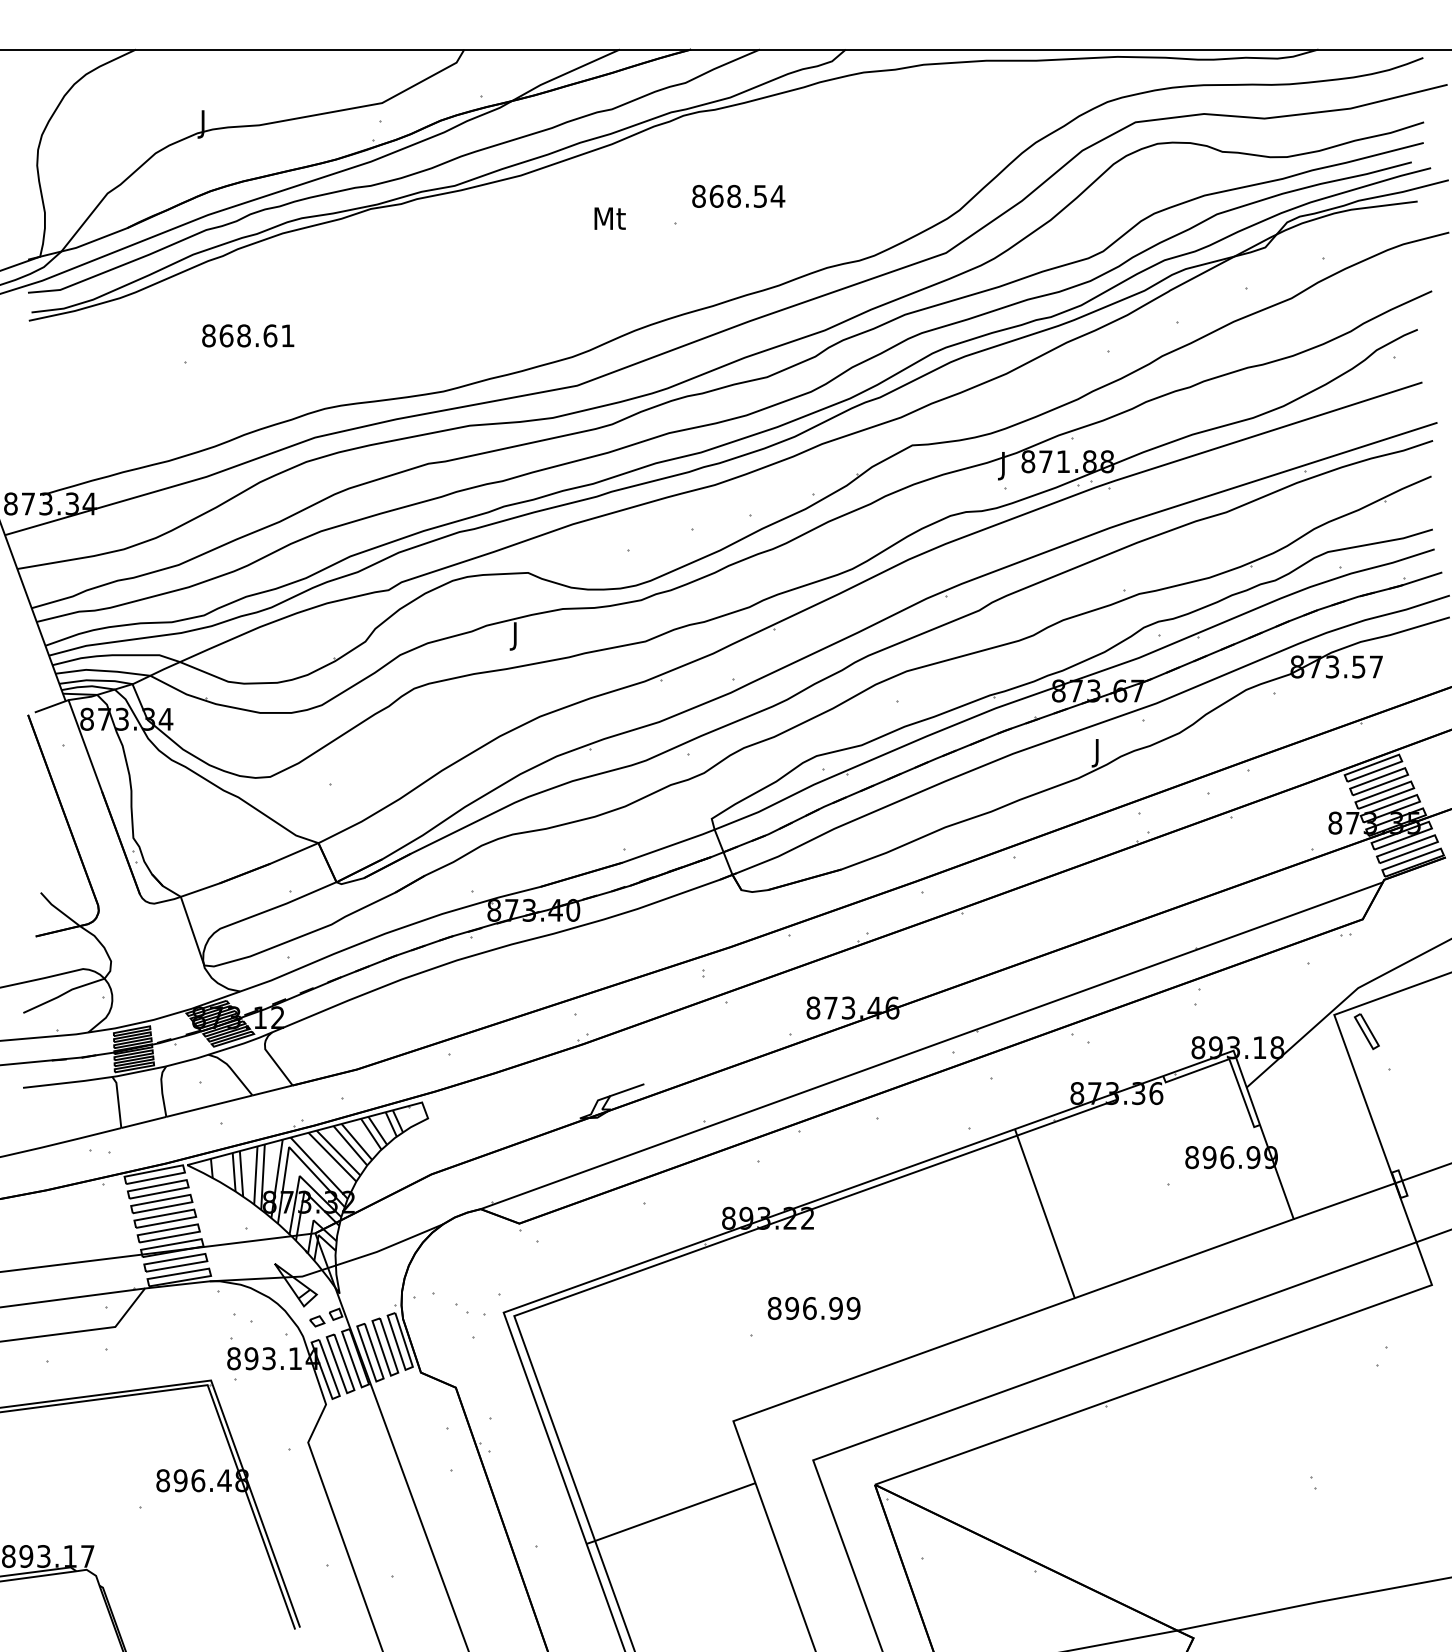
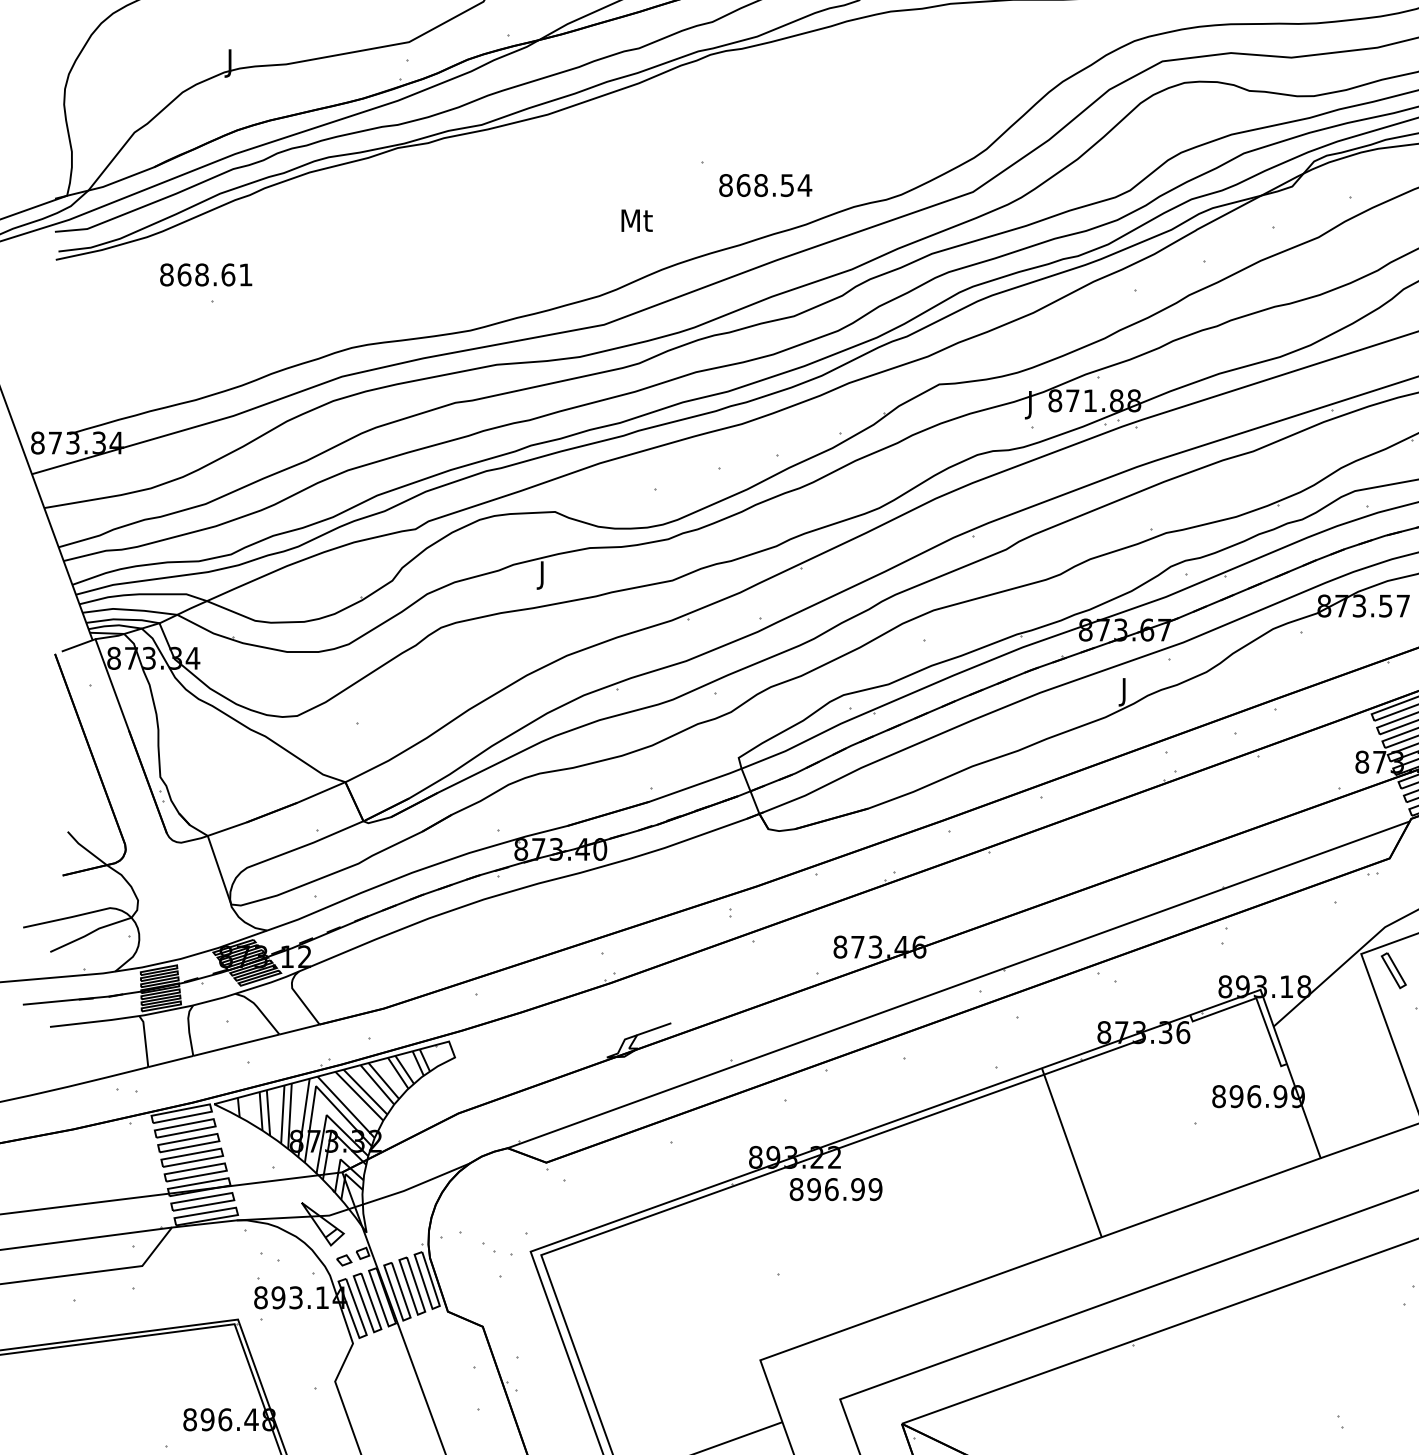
text: (738, 196) -> (765, 185), moved
text: (609, 218) -> (636, 220), moved
text: (248, 335) -> (206, 274), moved
text: (813, 1308) -> (835, 1189), moved

